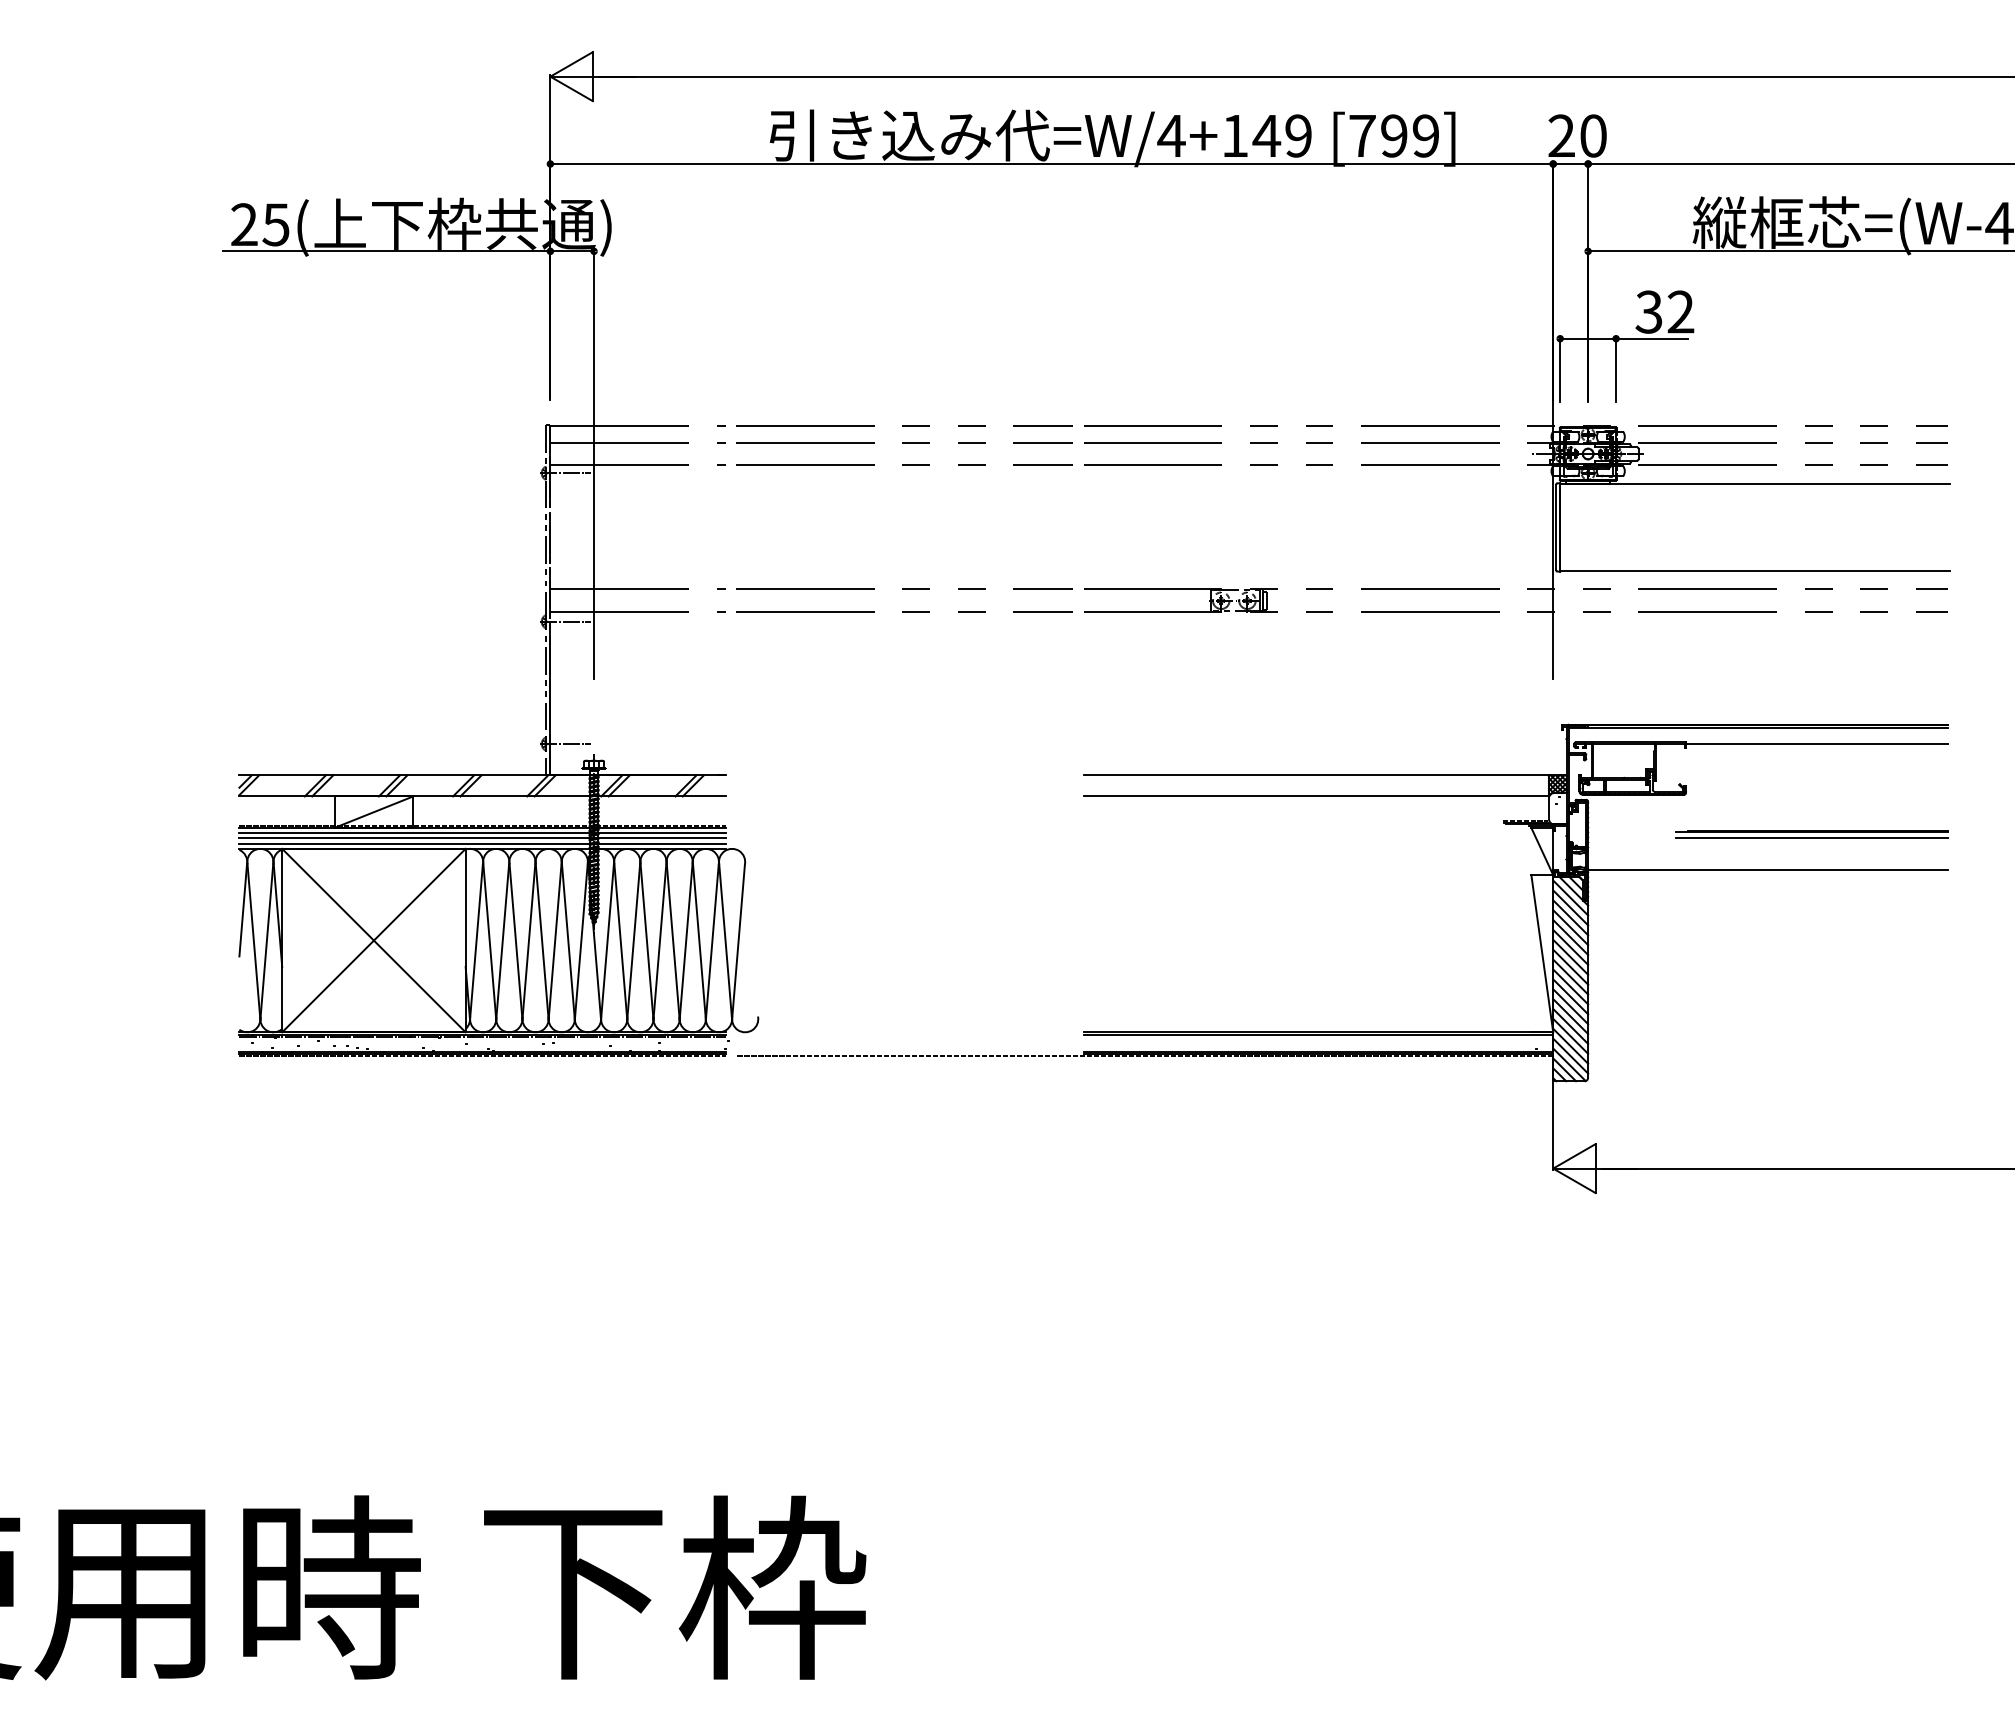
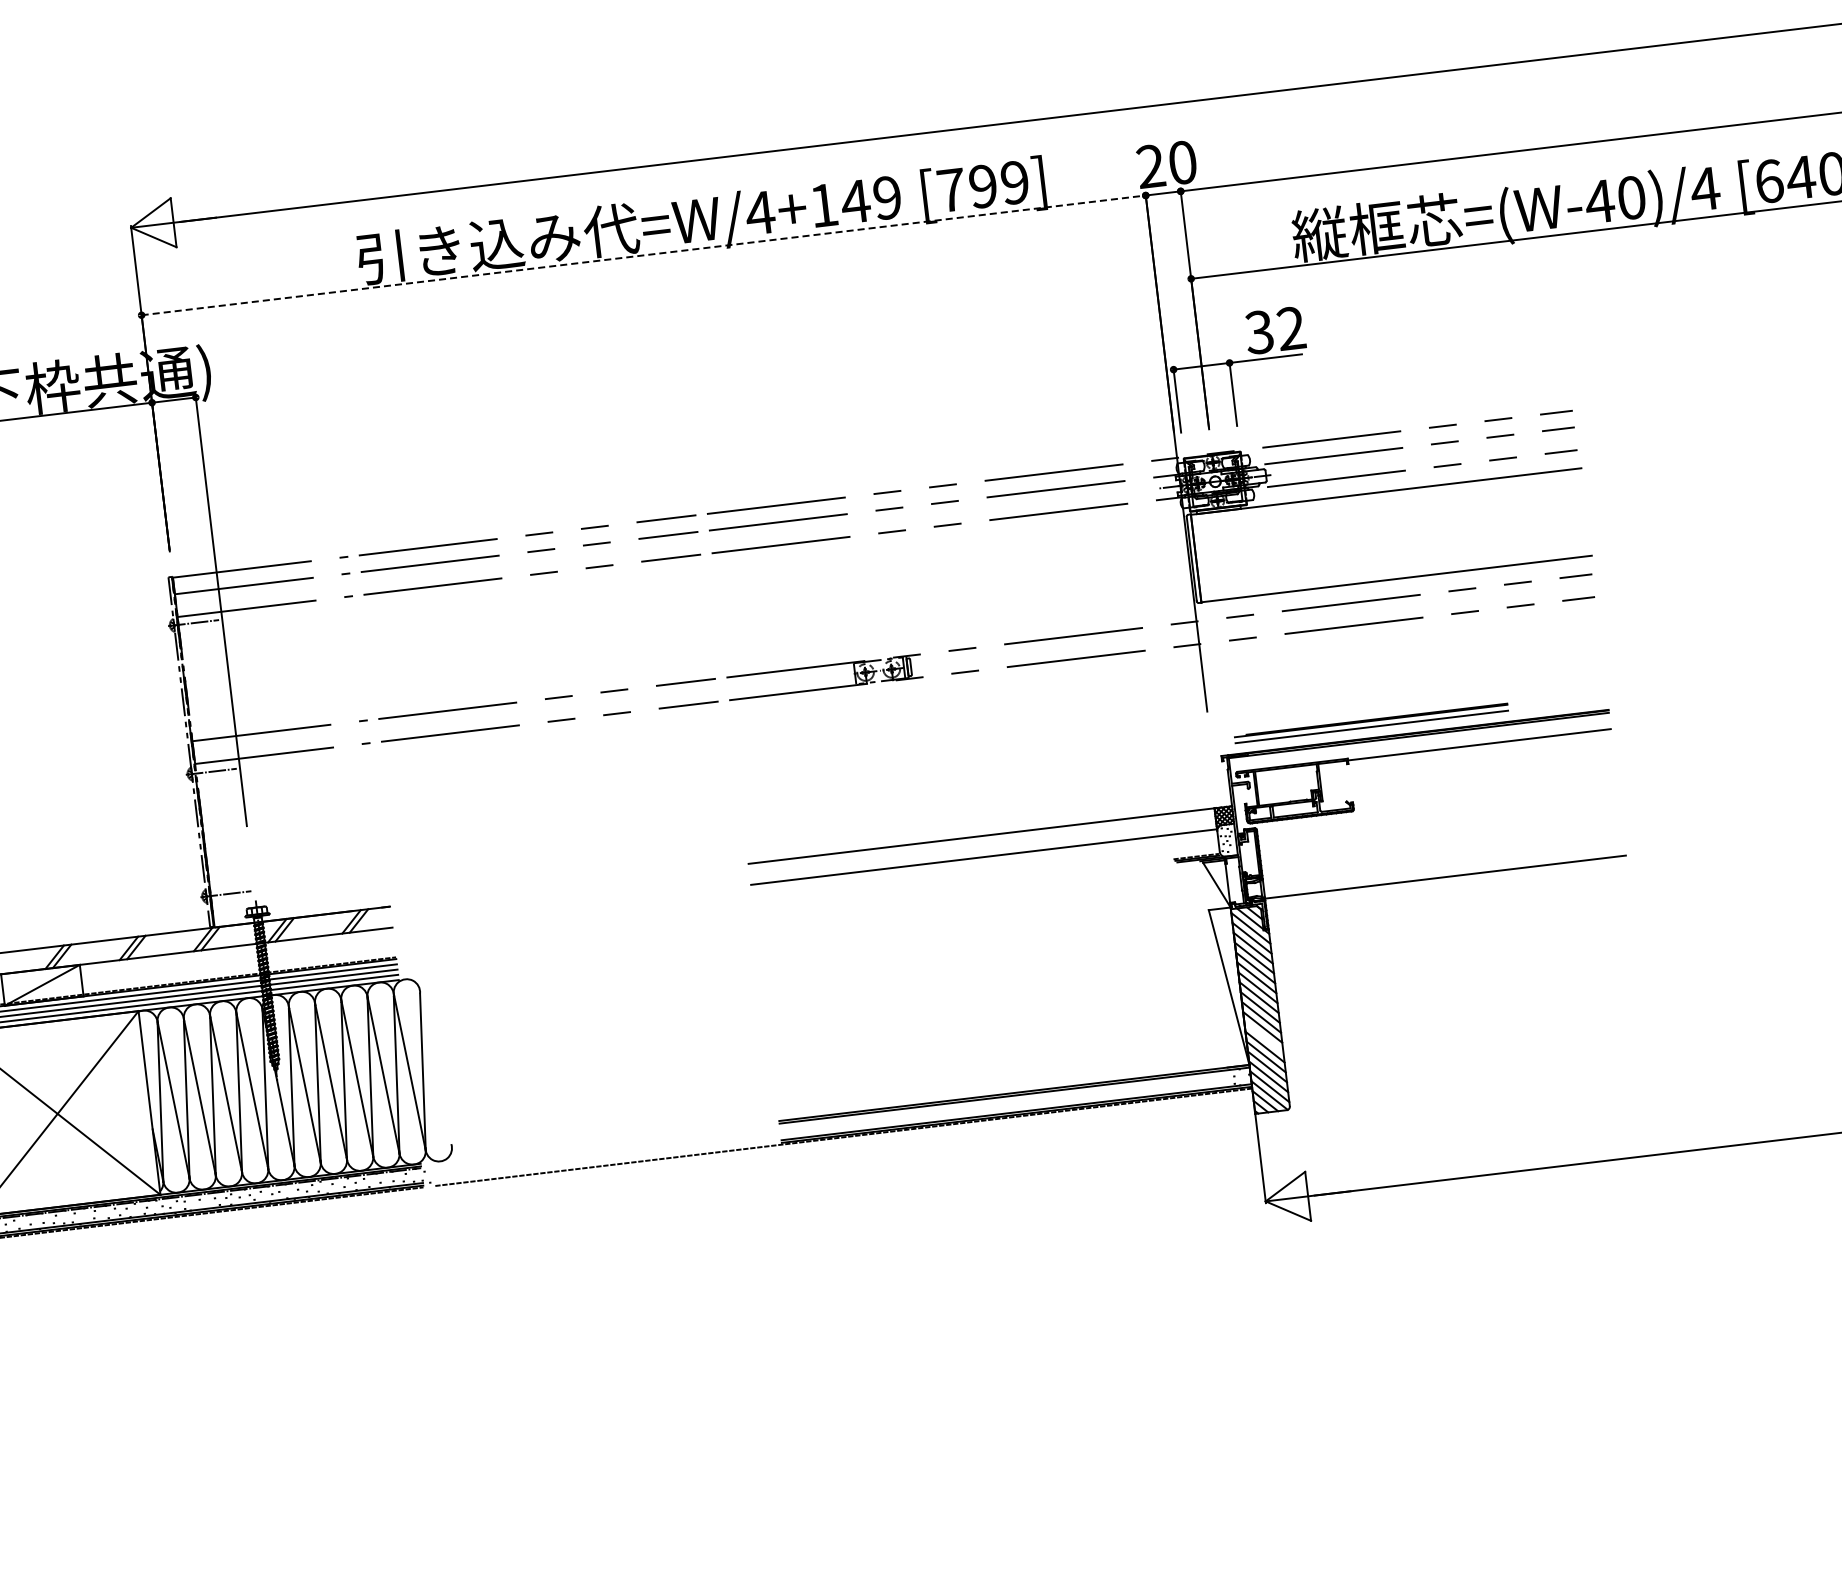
line: (1052, 164) -> (644, 255), solid -> dashed
part: (1811, 834) -> (1370, 723), moved
line: (1570, 1006) -> (1263, 1037), removed

